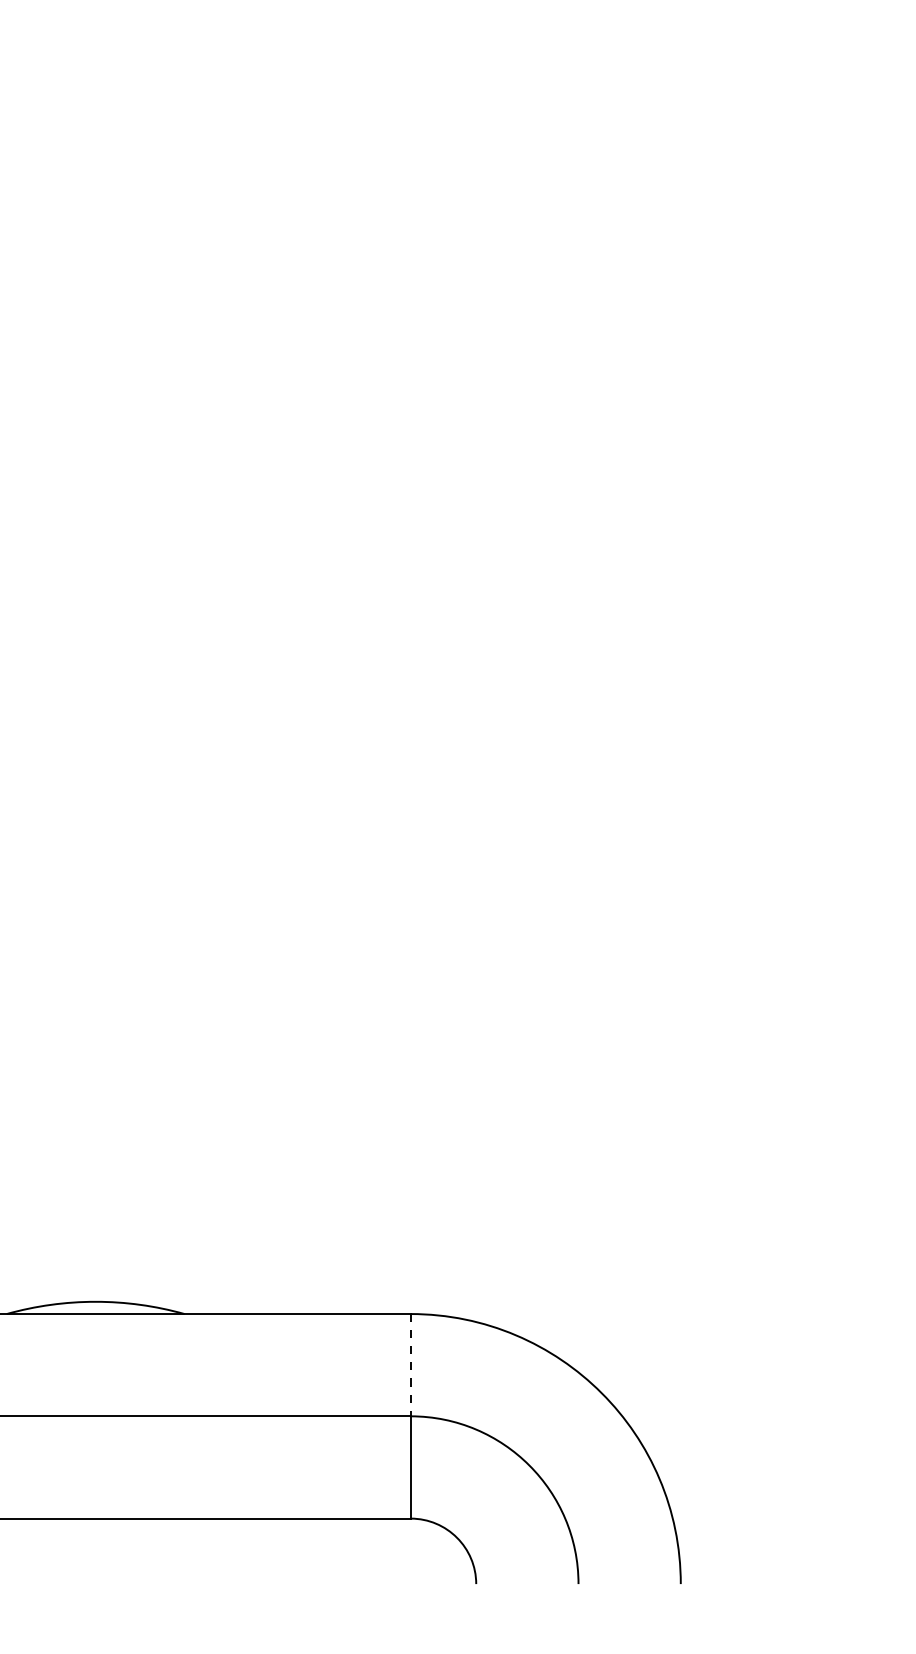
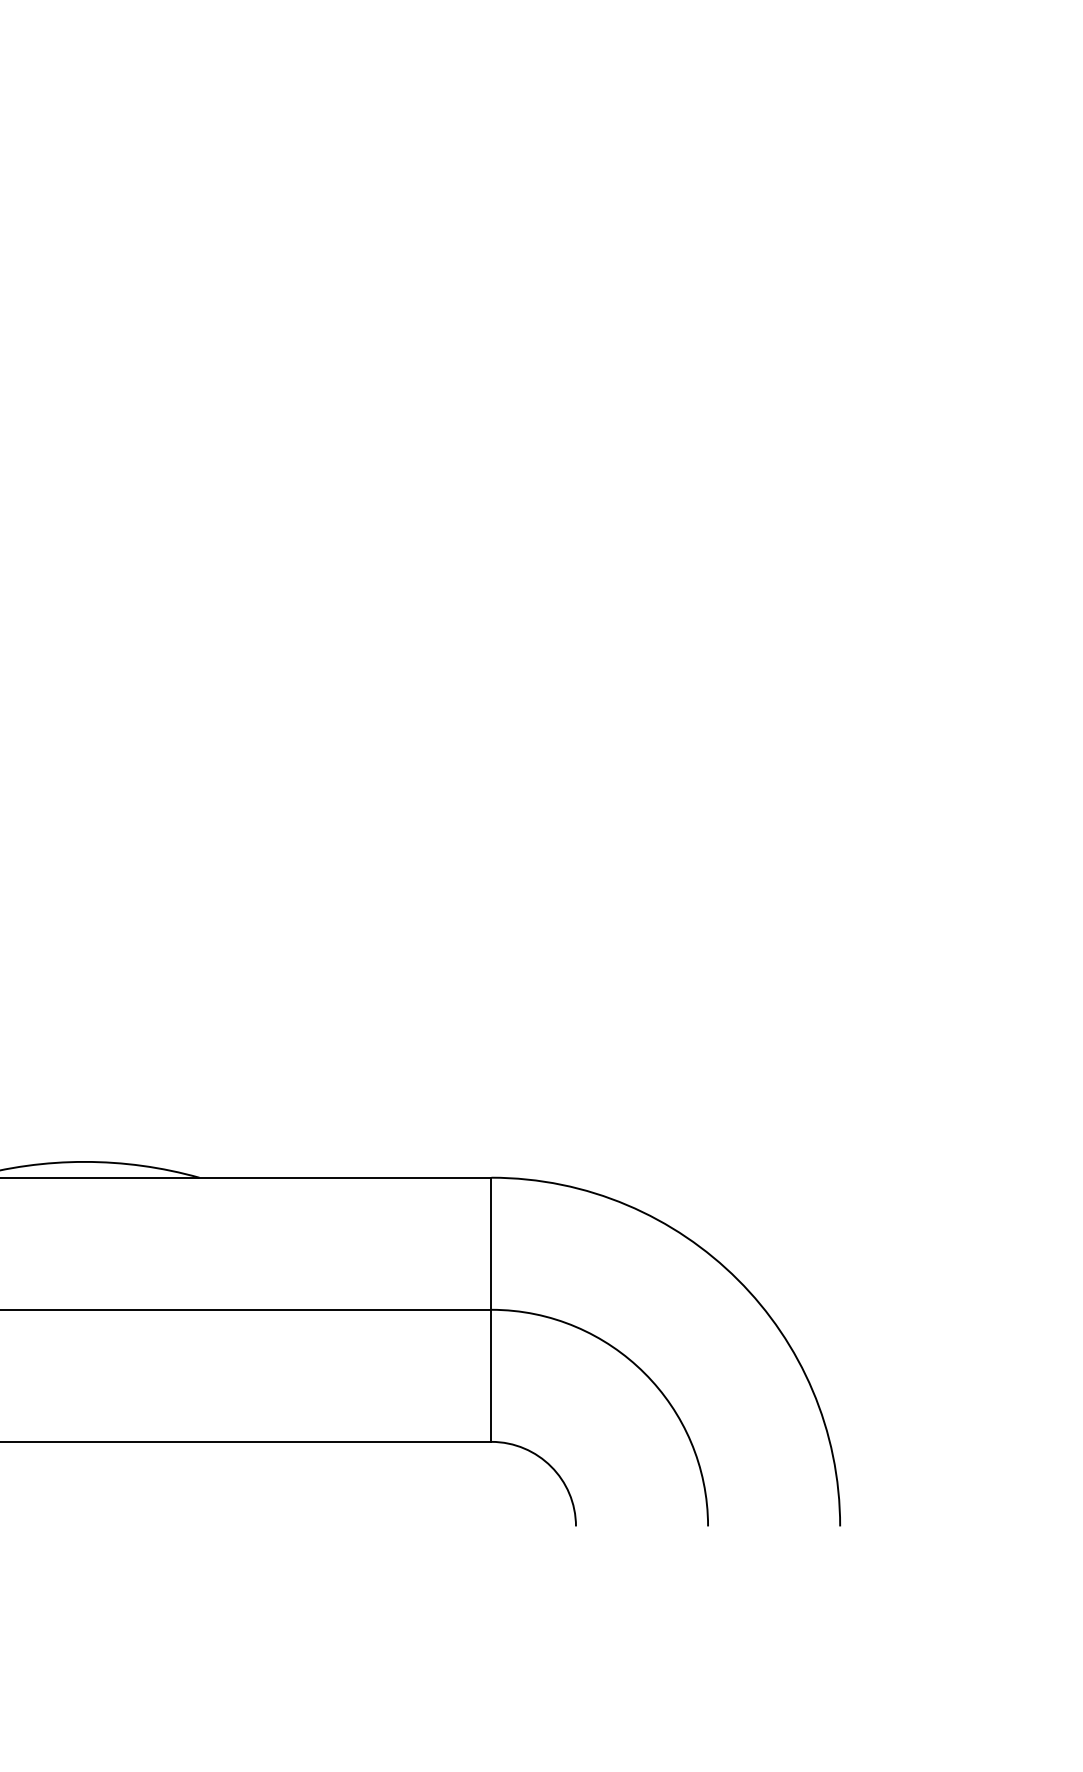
line: (410, 1365) -> (491, 1244), dashed -> solid

